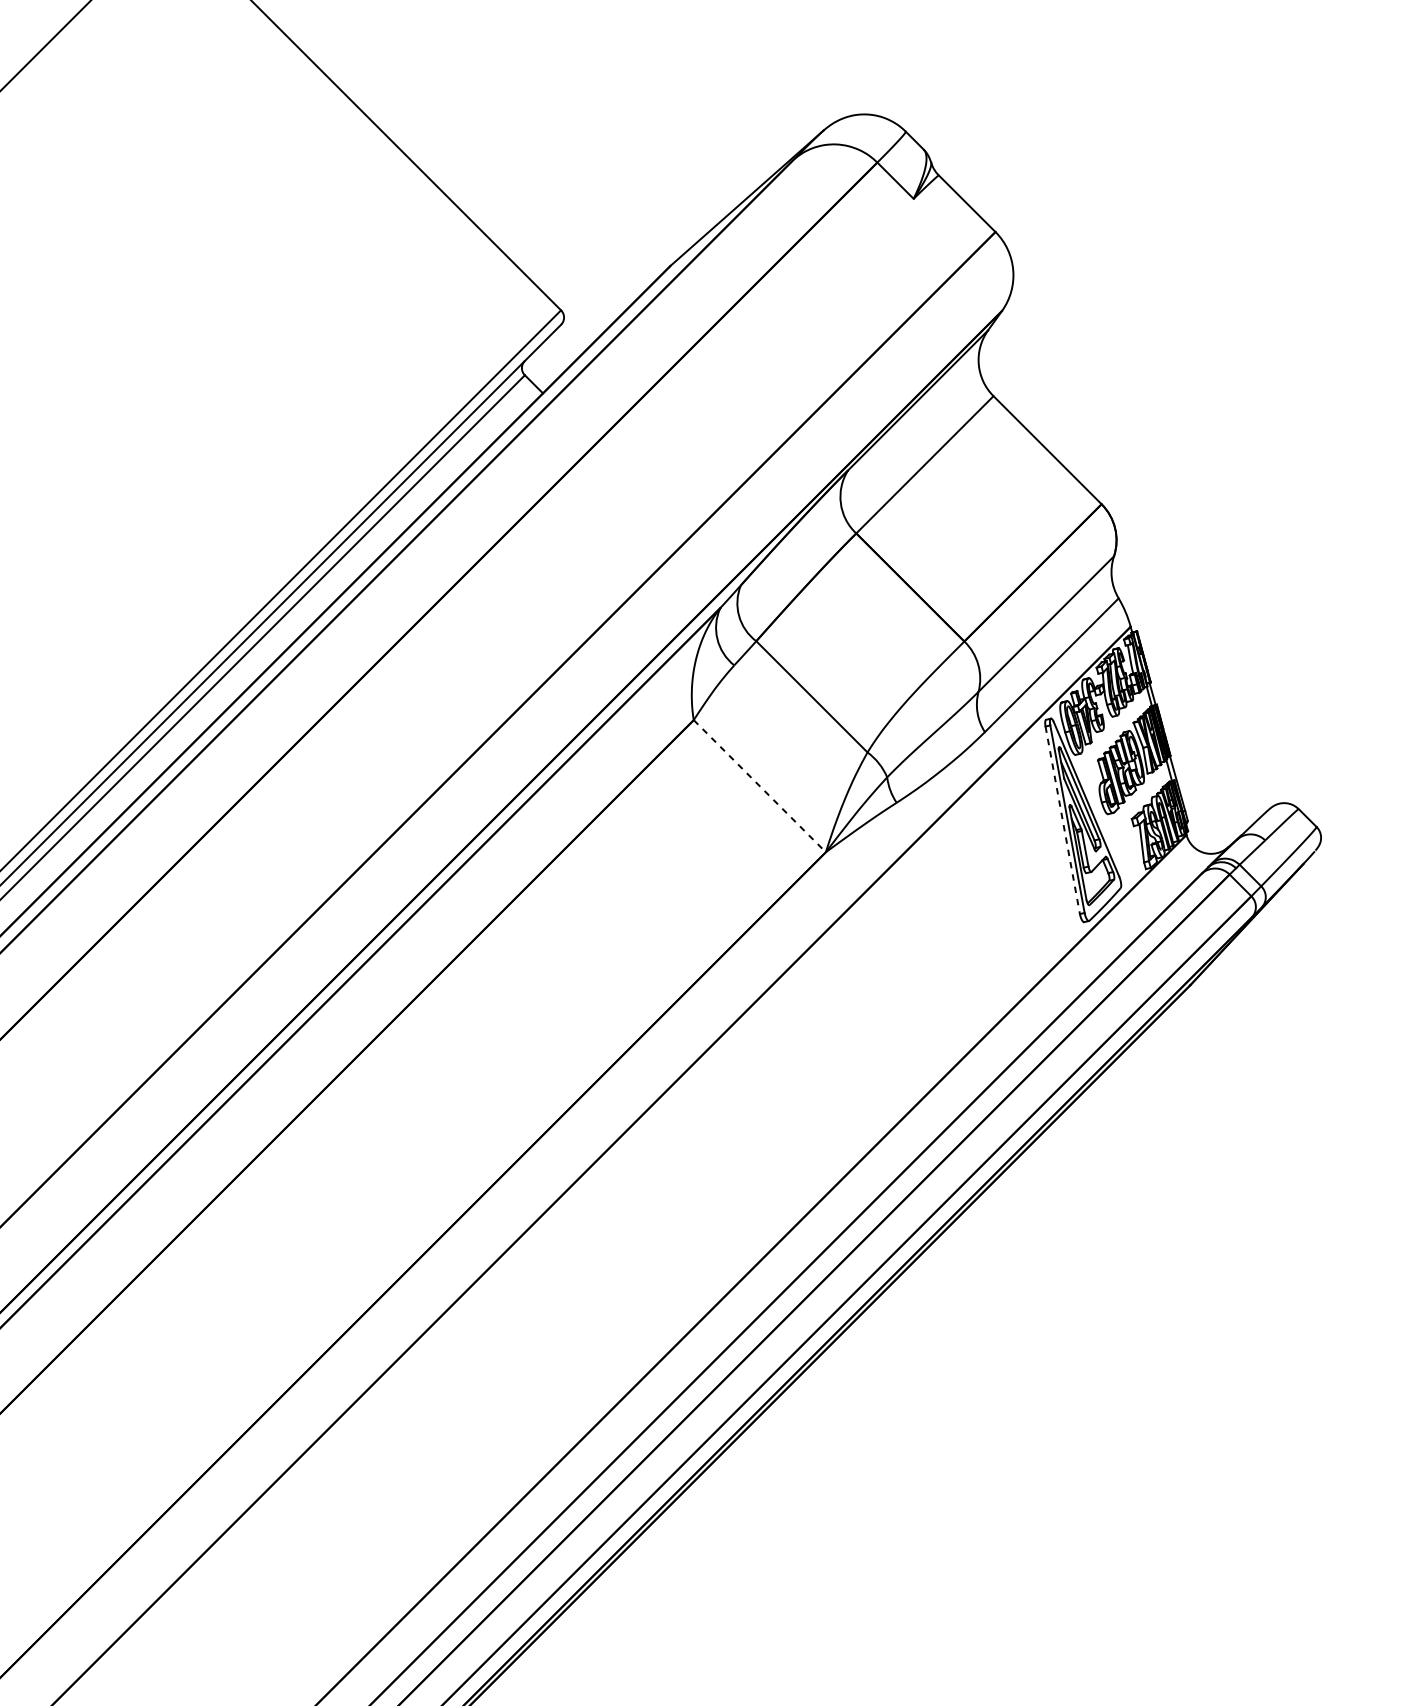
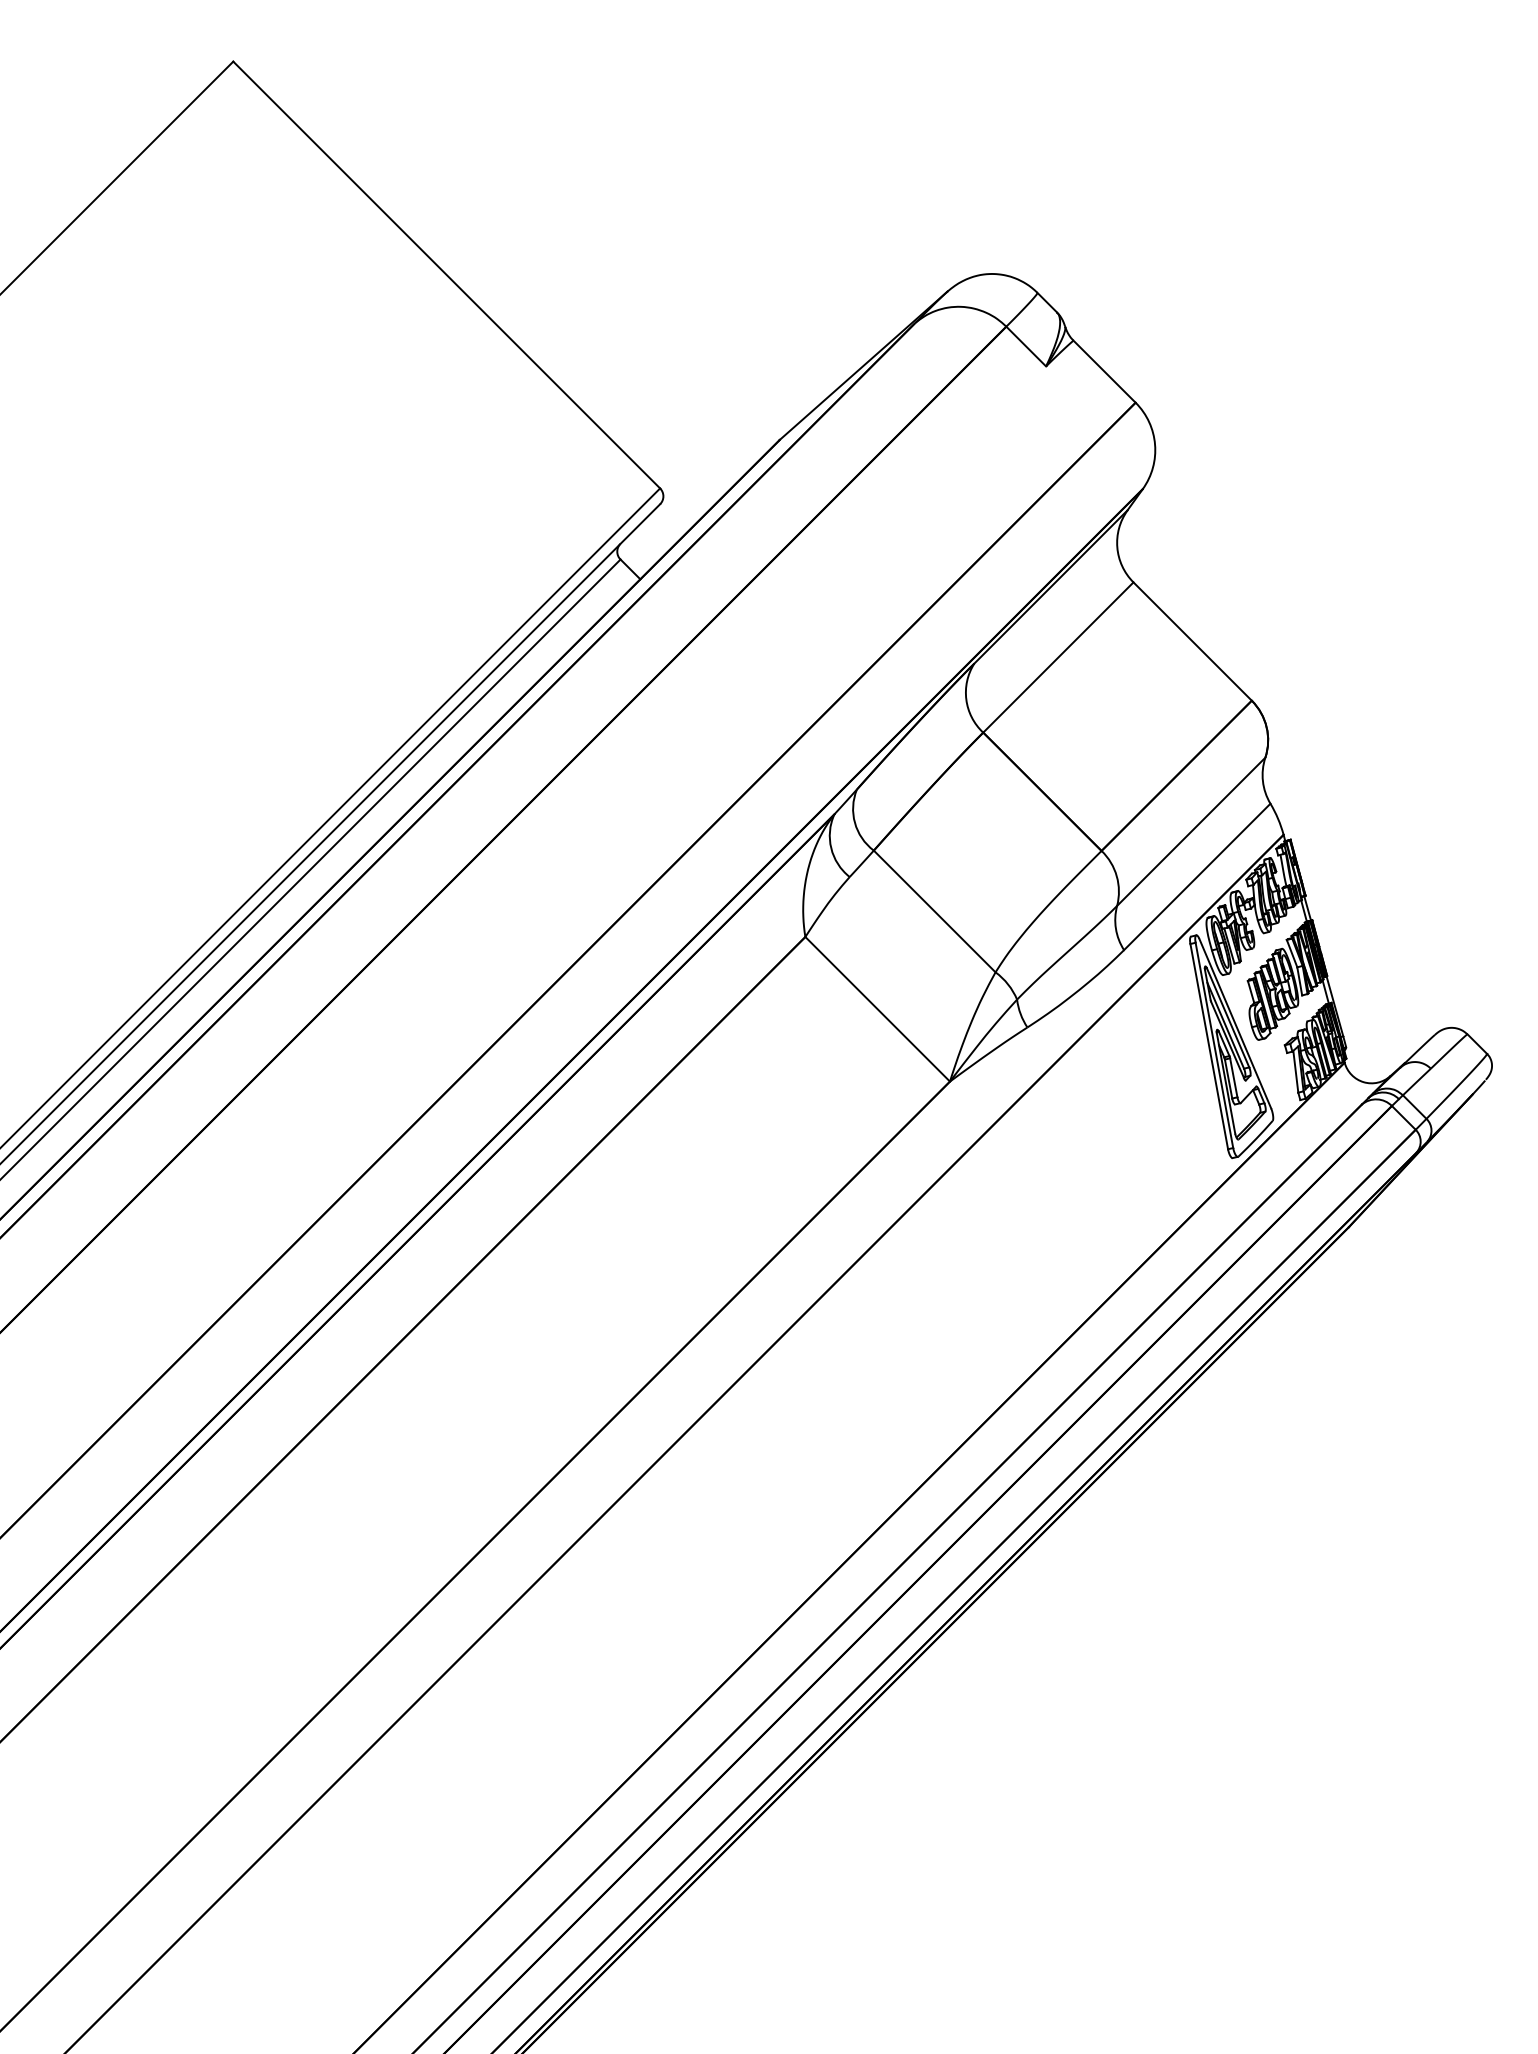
line: (760, 786) -> (878, 1009), dashed -> solid
line: (1062, 821) -> (1209, 1047), dashed -> solid

